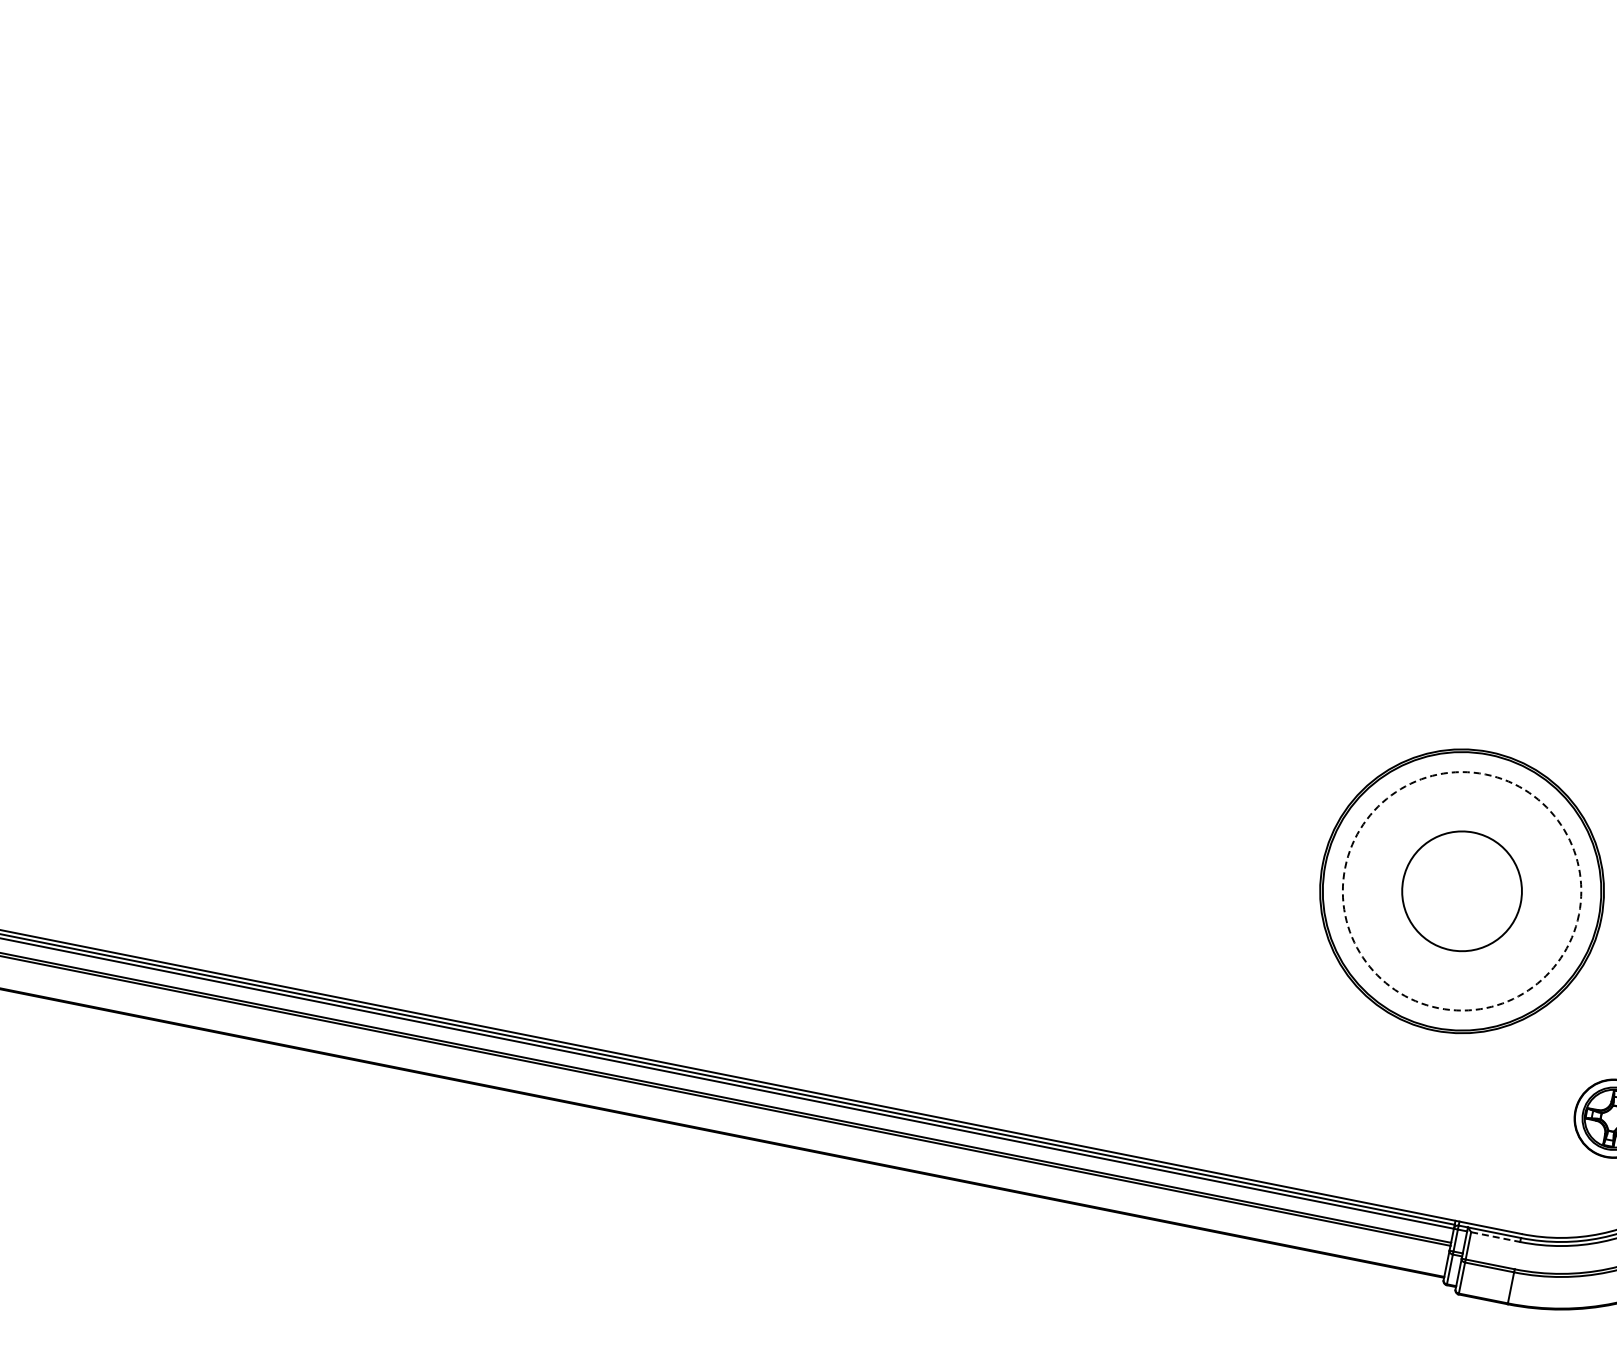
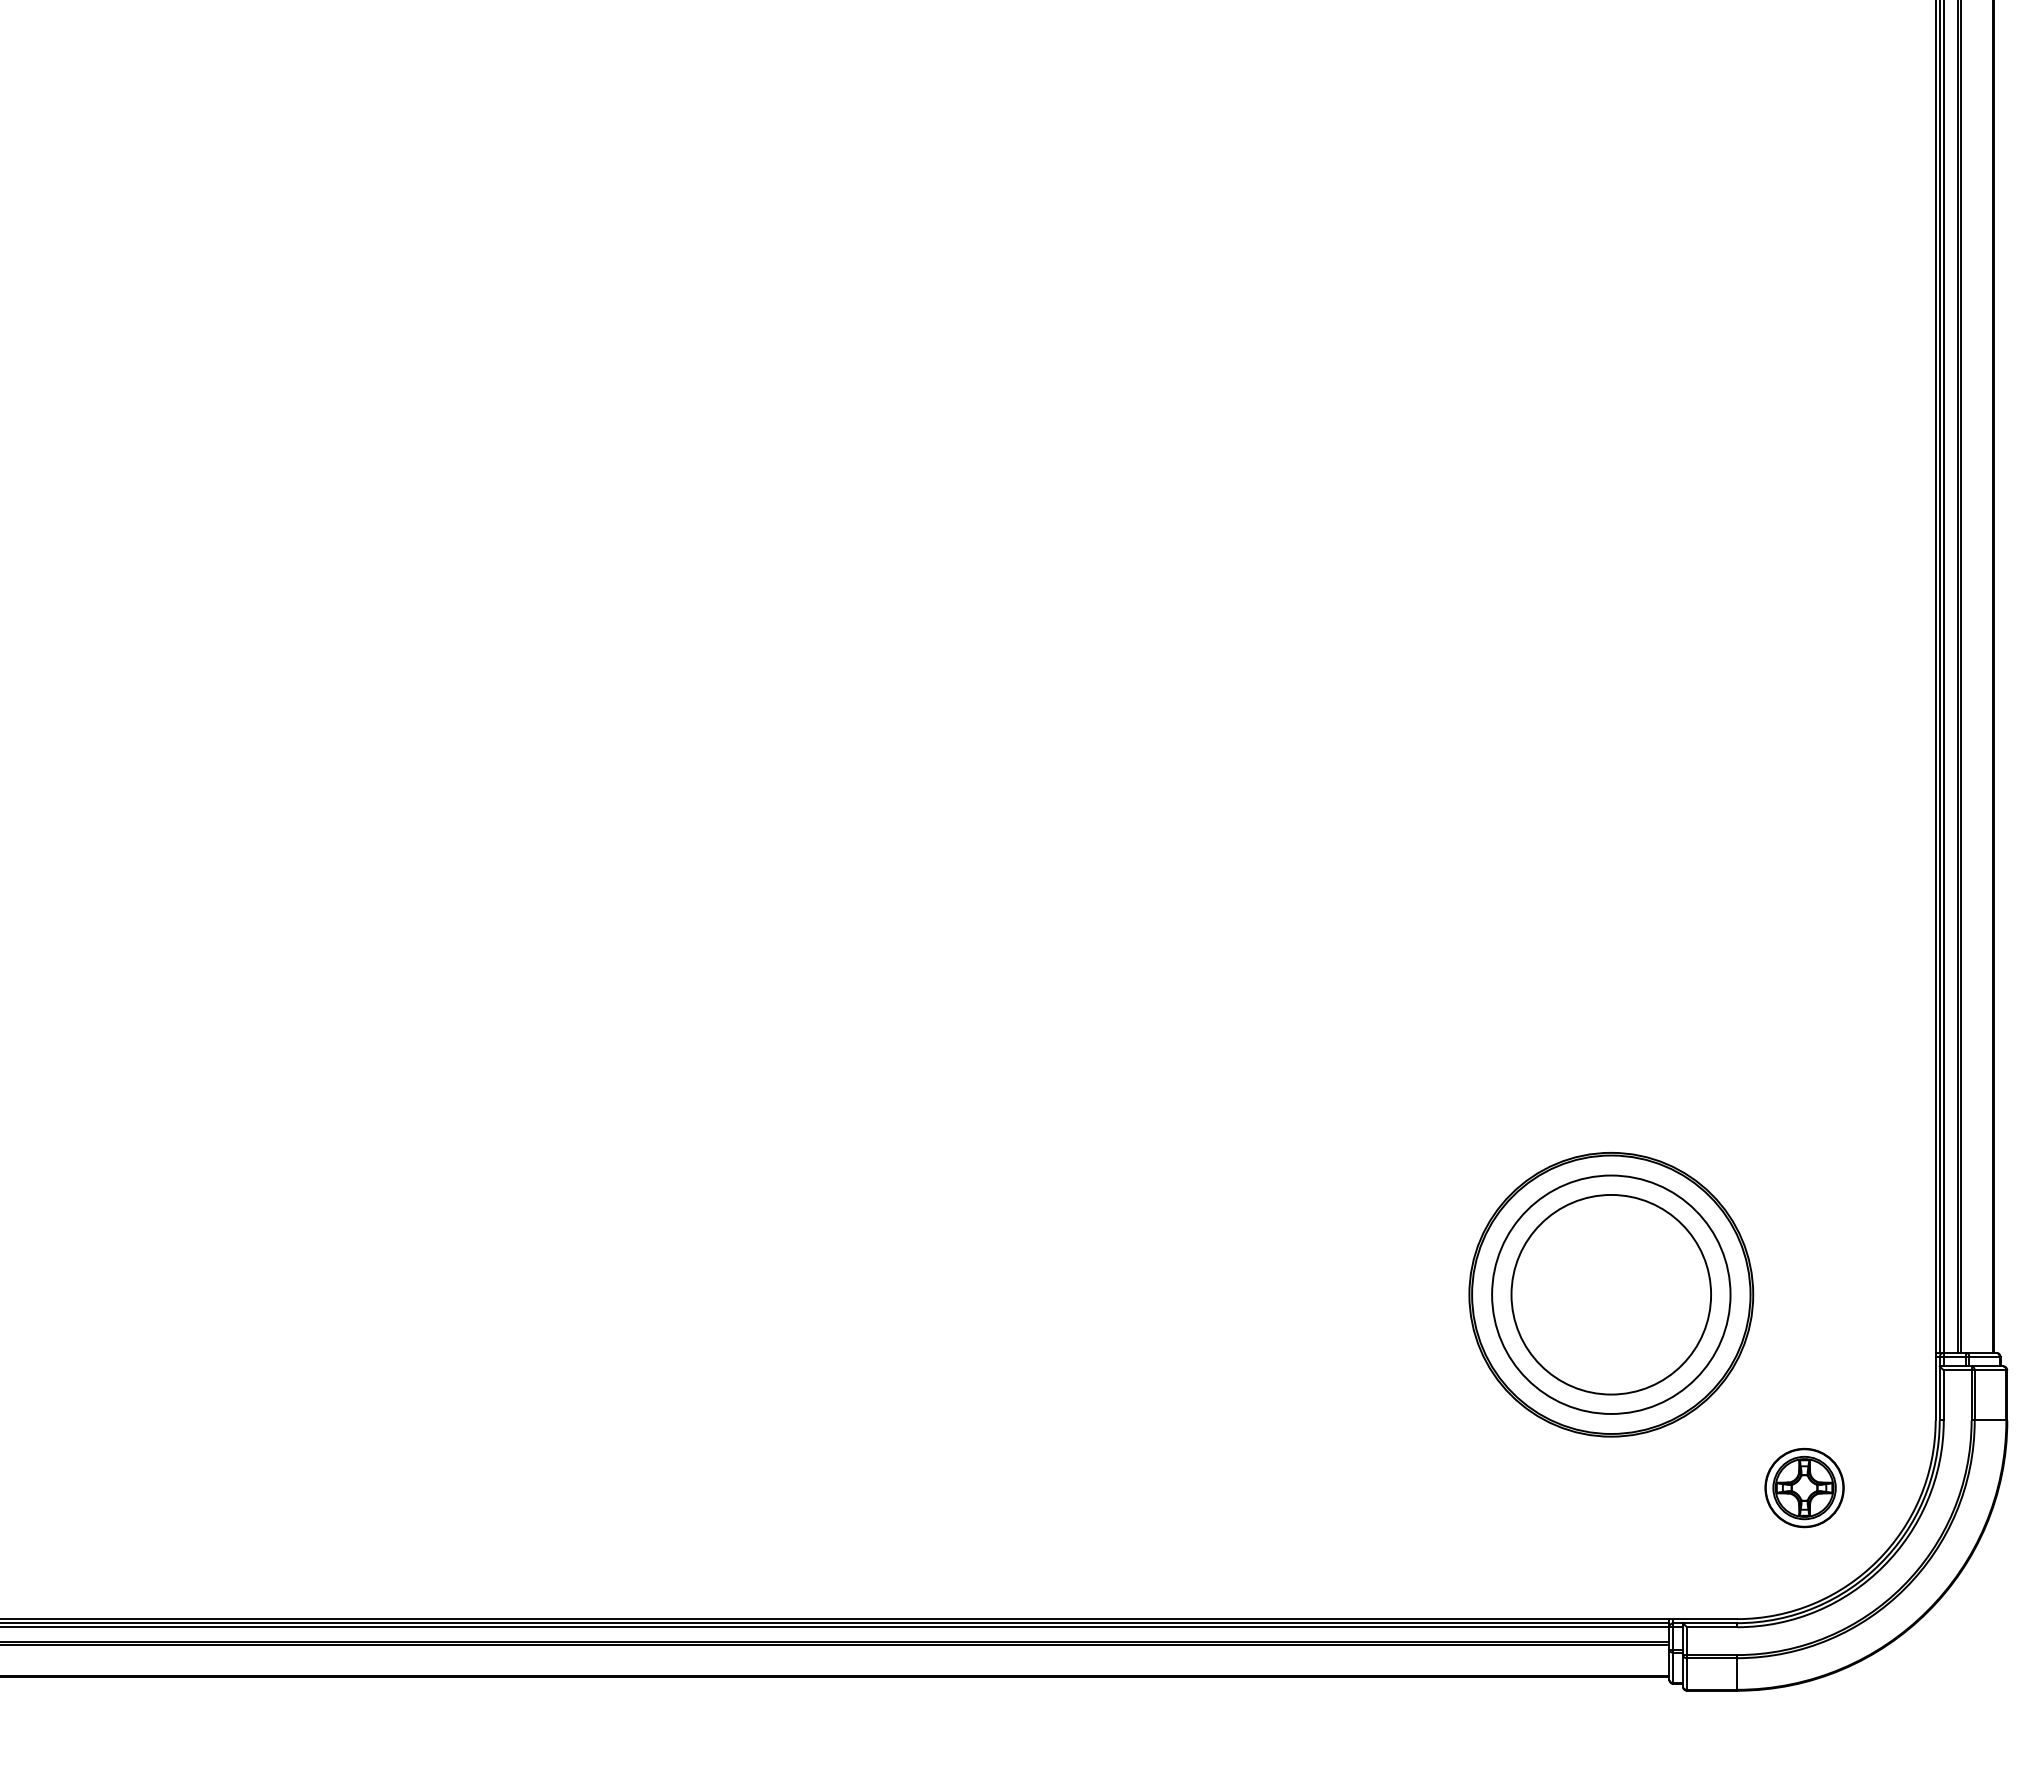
circle: (1462, 891) -> (1611, 1294), dashed -> solid
circle: (1462, 891) -> (1611, 1294), size x1.67
line: (1496, 1237) -> (1712, 1627), dashed -> solid

